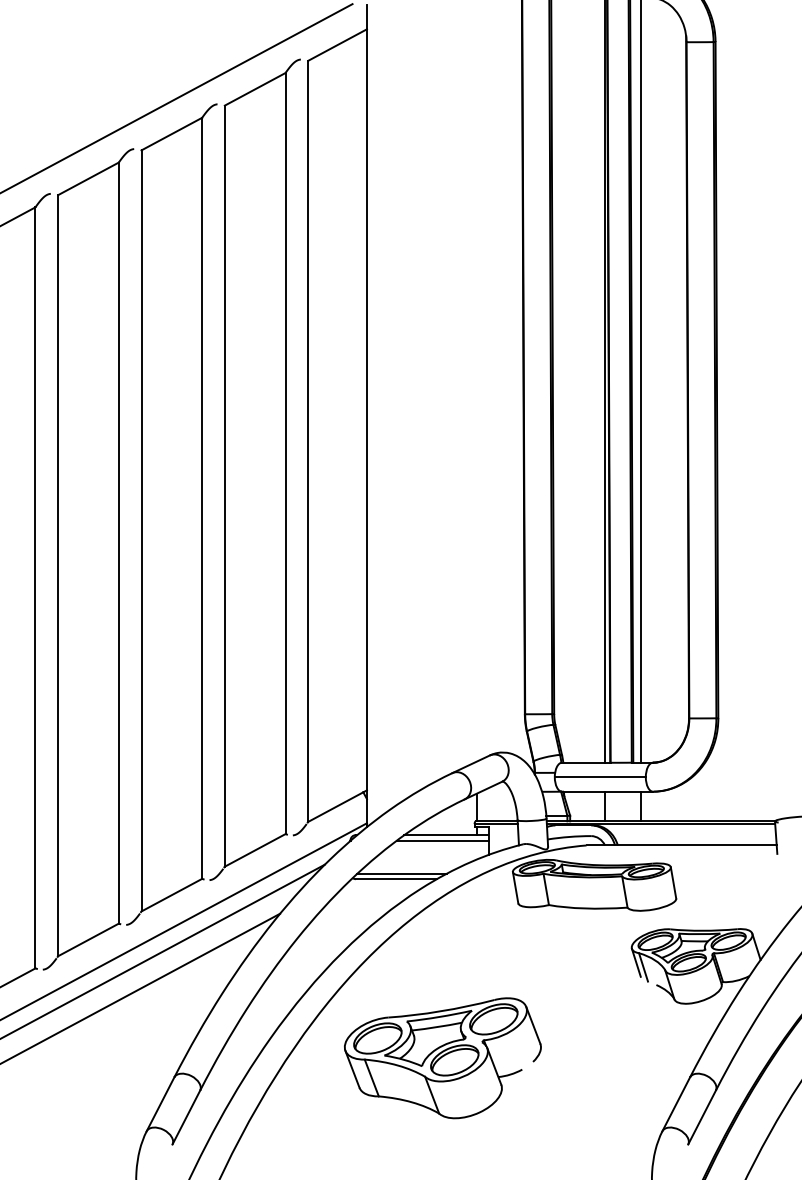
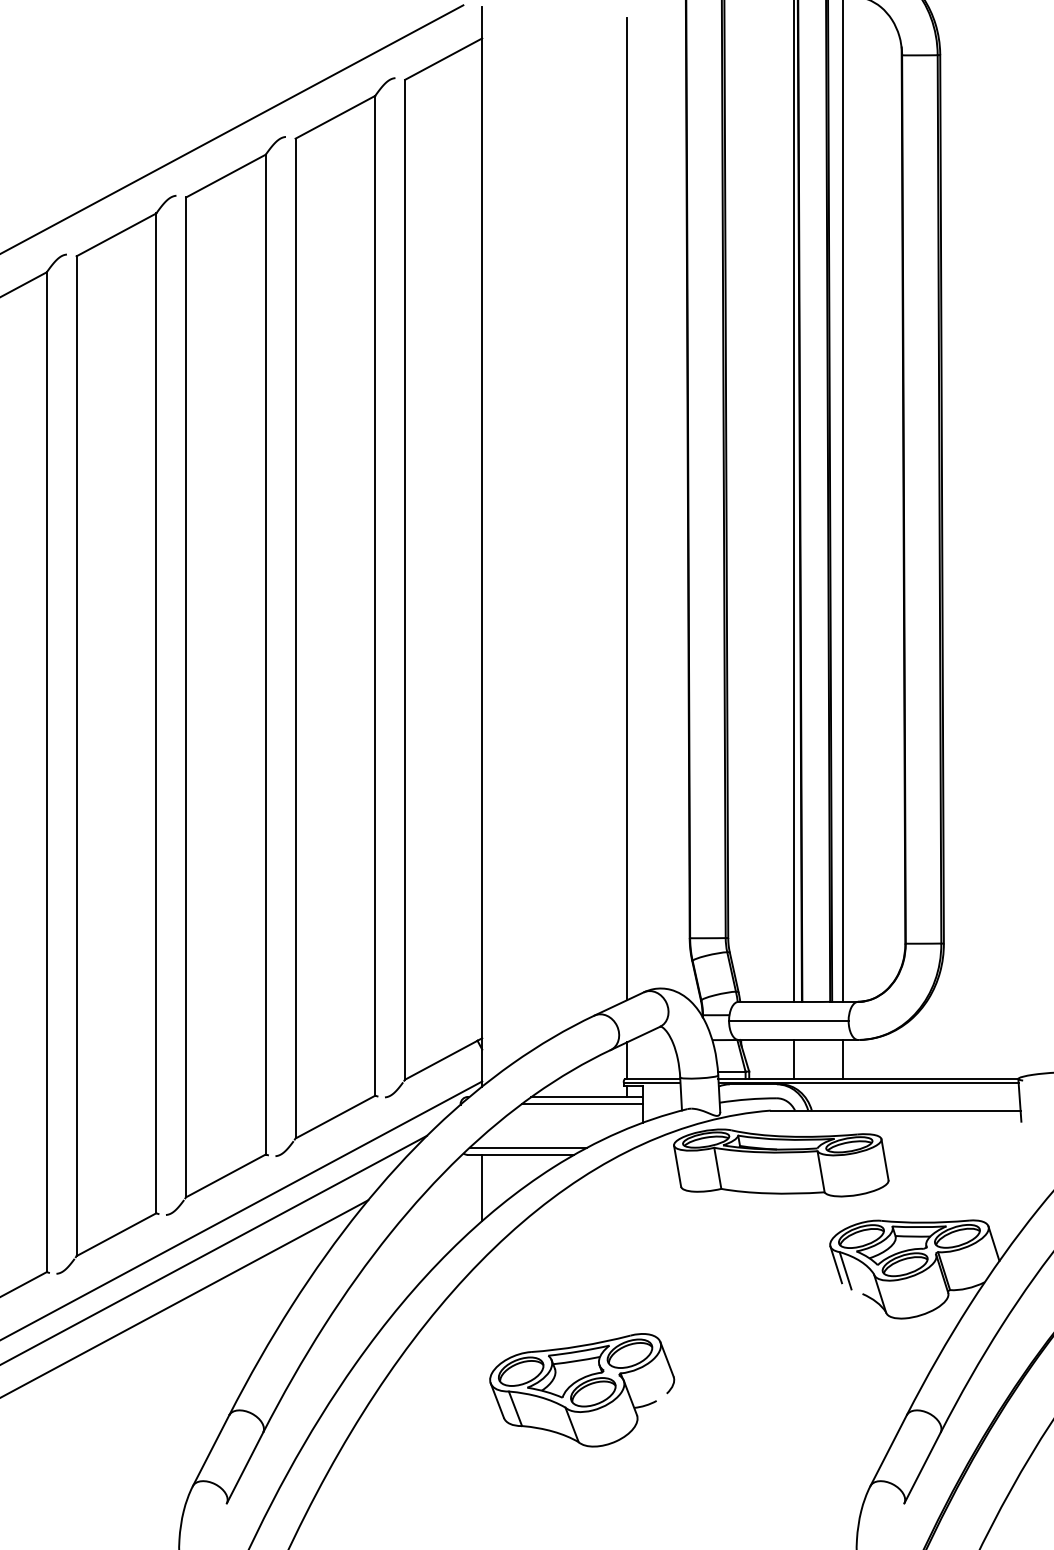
line: (477, 387) -> (627, 508), added
line: (367, 903) -> (482, 1187), added
part: (443, 1058) -> (582, 1390), size x0.71

